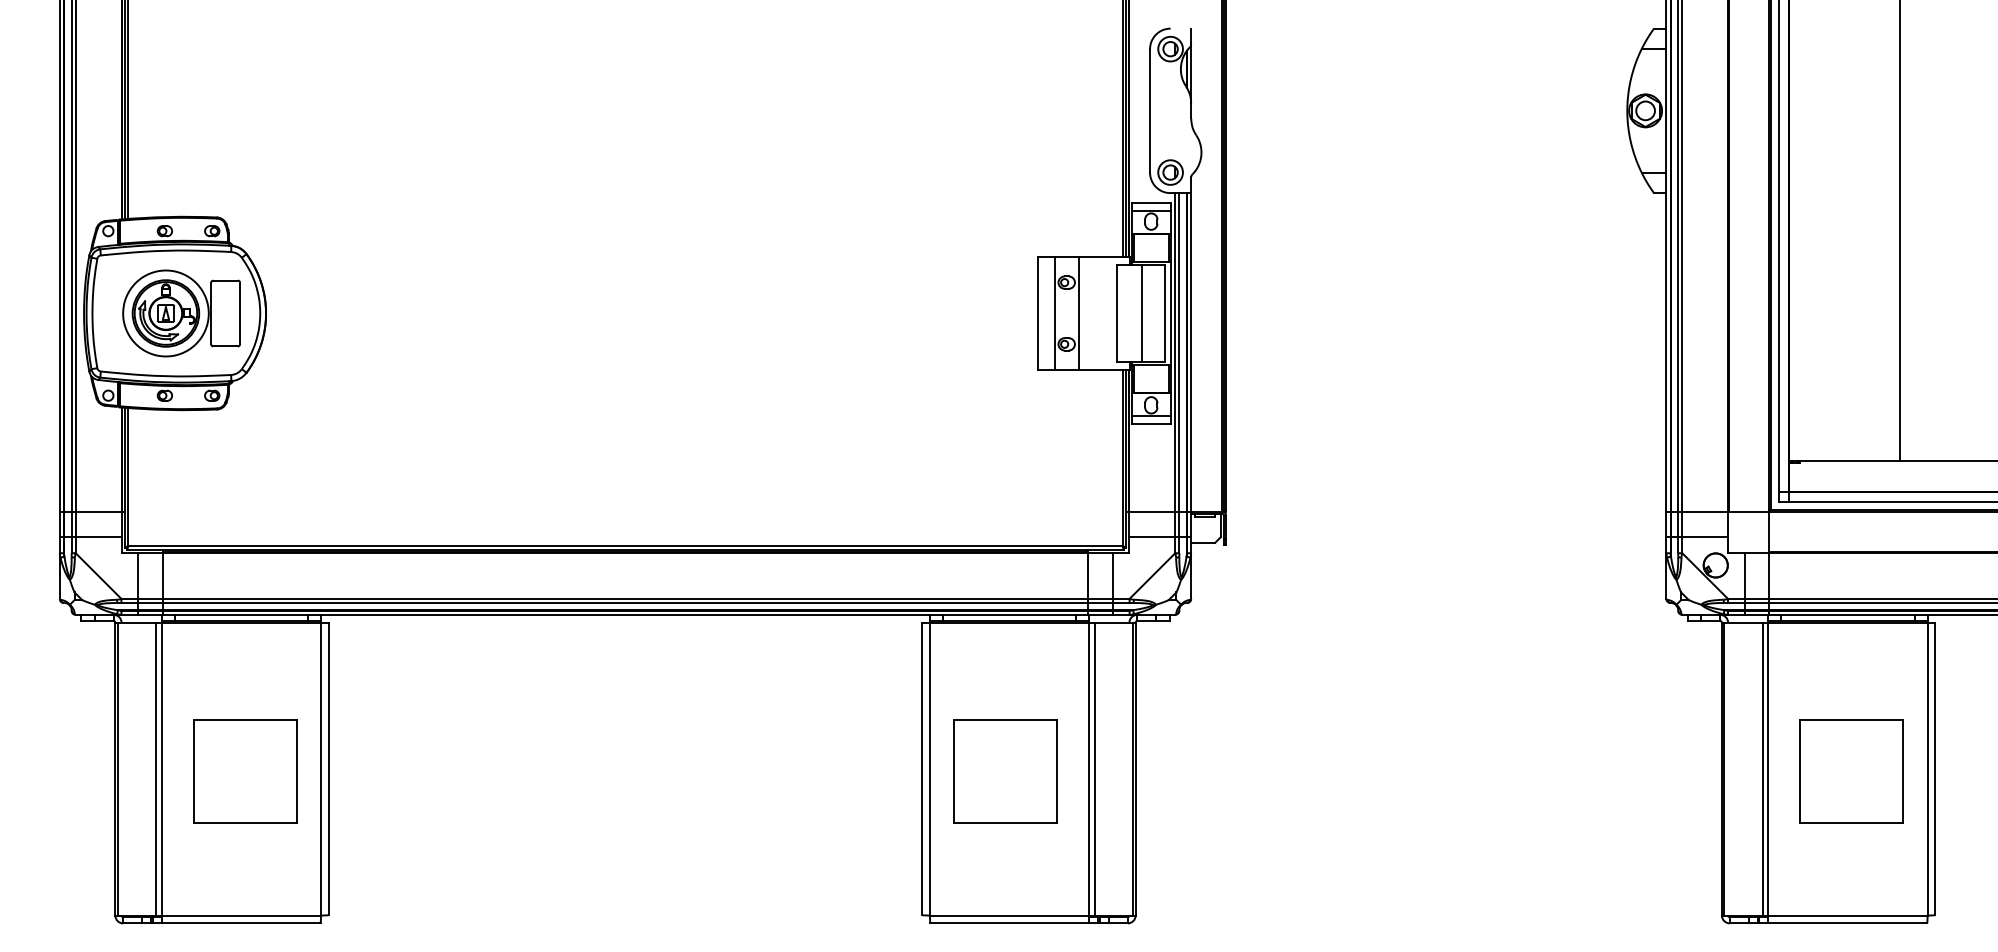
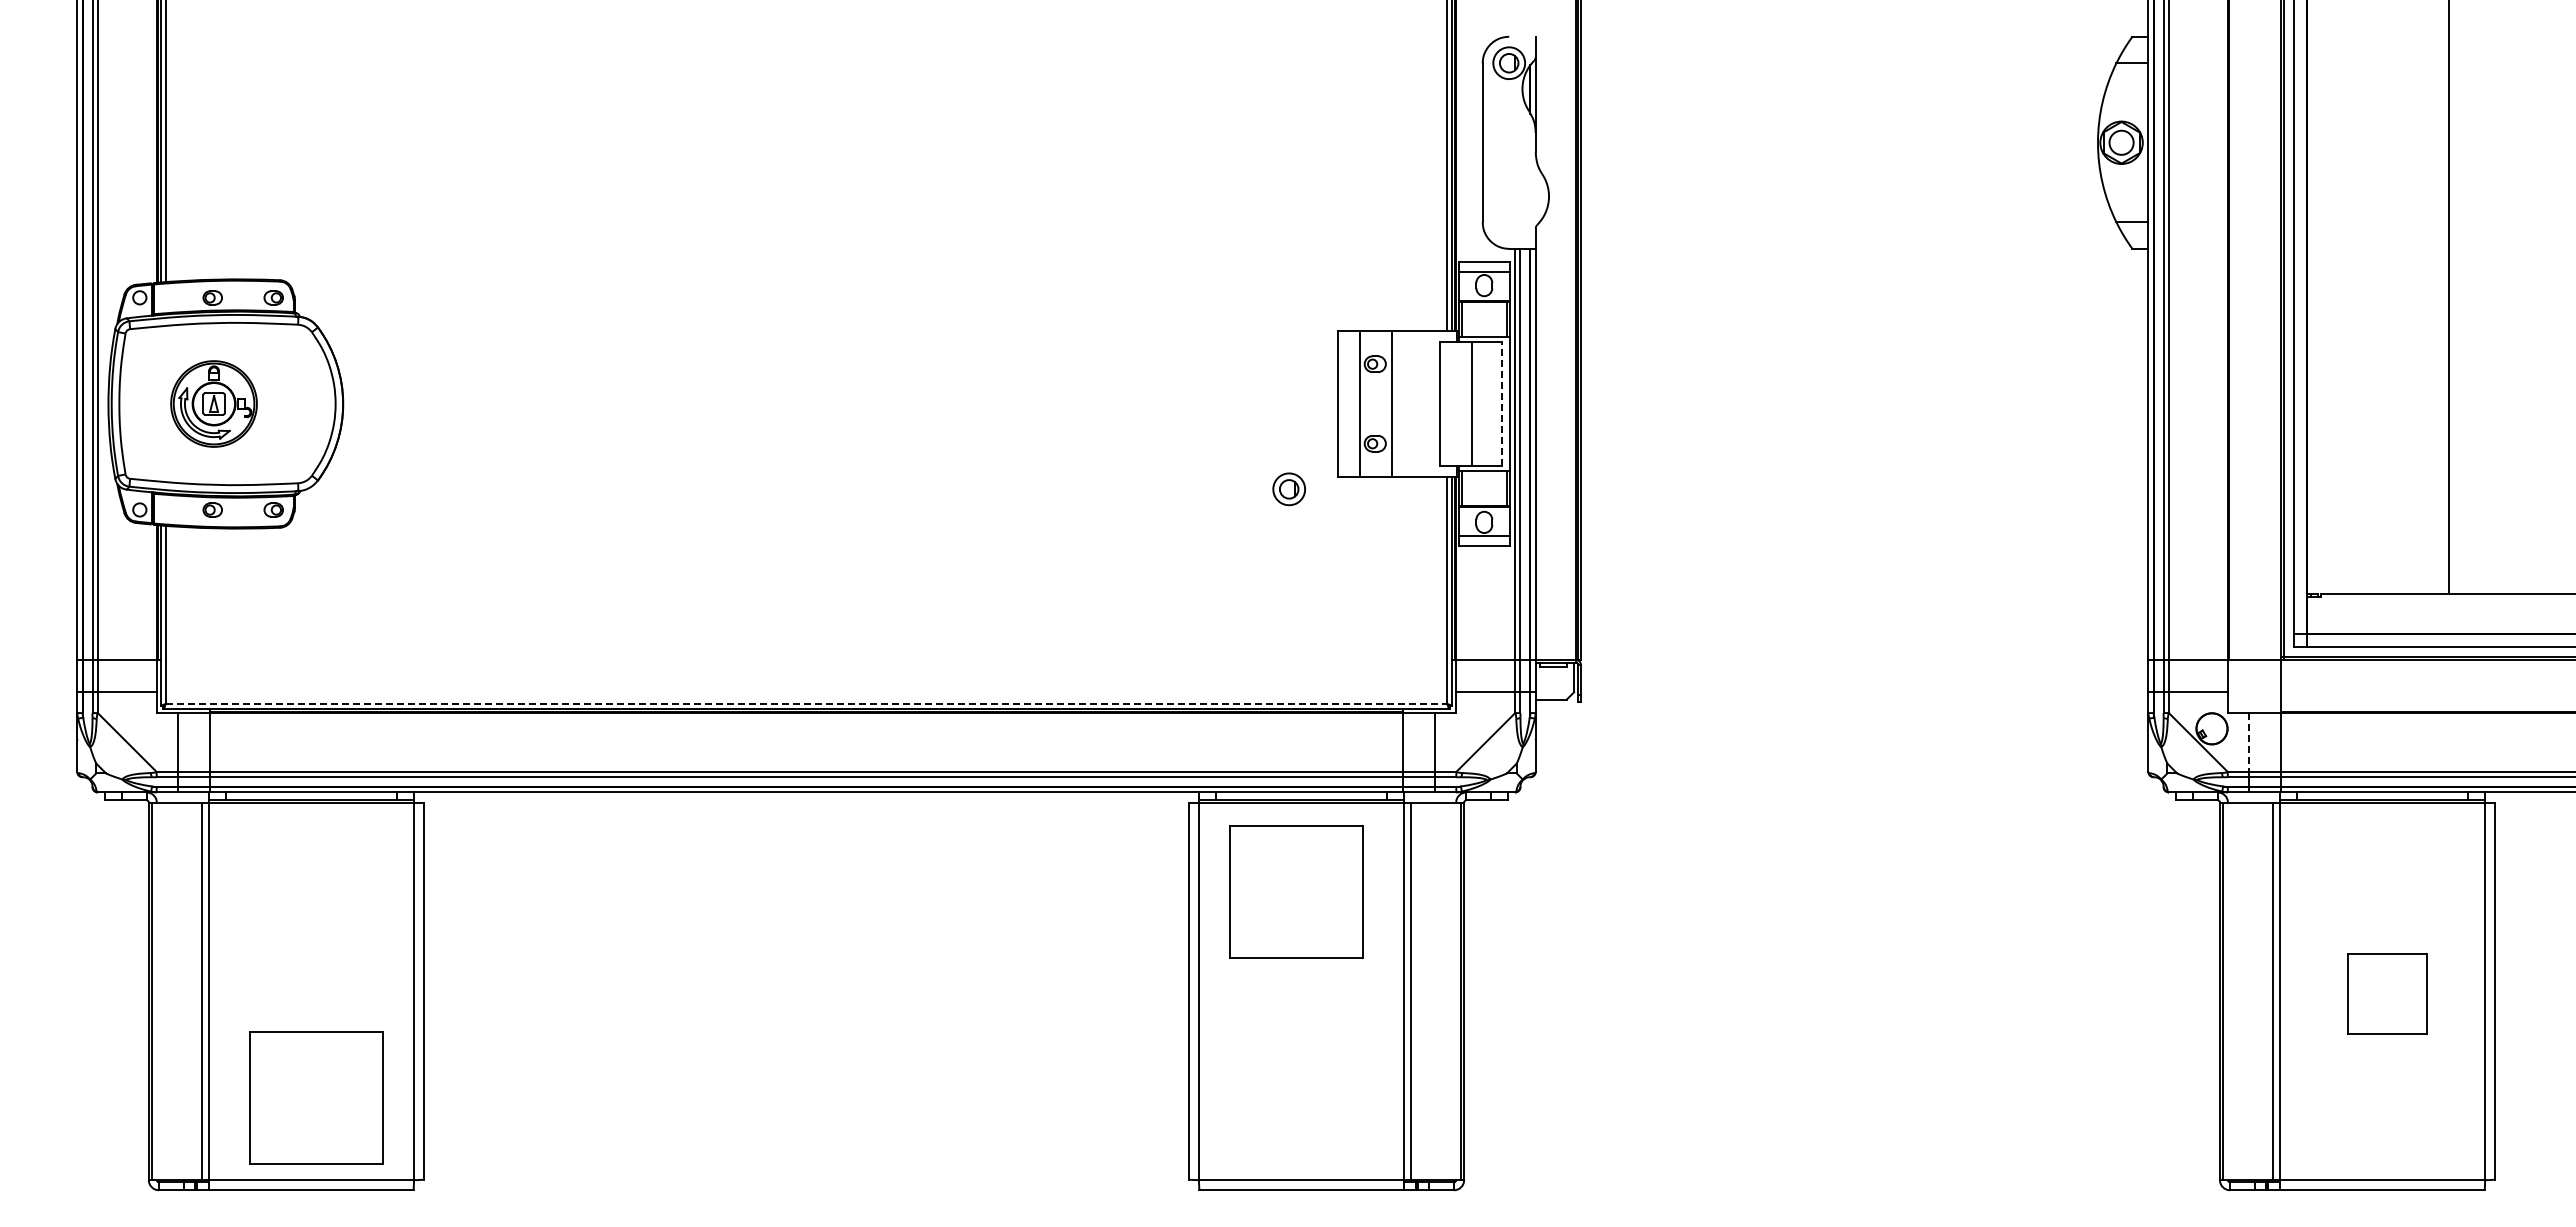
part: (1170, 172) -> (1288, 489), moved
part: (181, 313) -> (234, 403), removed
line: (1164, 313) -> (1501, 403), solid -> dashed
line: (625, 546) -> (806, 704), solid -> dashed
line: (1744, 576) -> (2249, 742), solid -> dashed
part: (245, 770) -> (316, 1097), moved
part: (1005, 770) -> (1296, 891), moved
part: (1851, 770) -> (2387, 993), size x0.6

